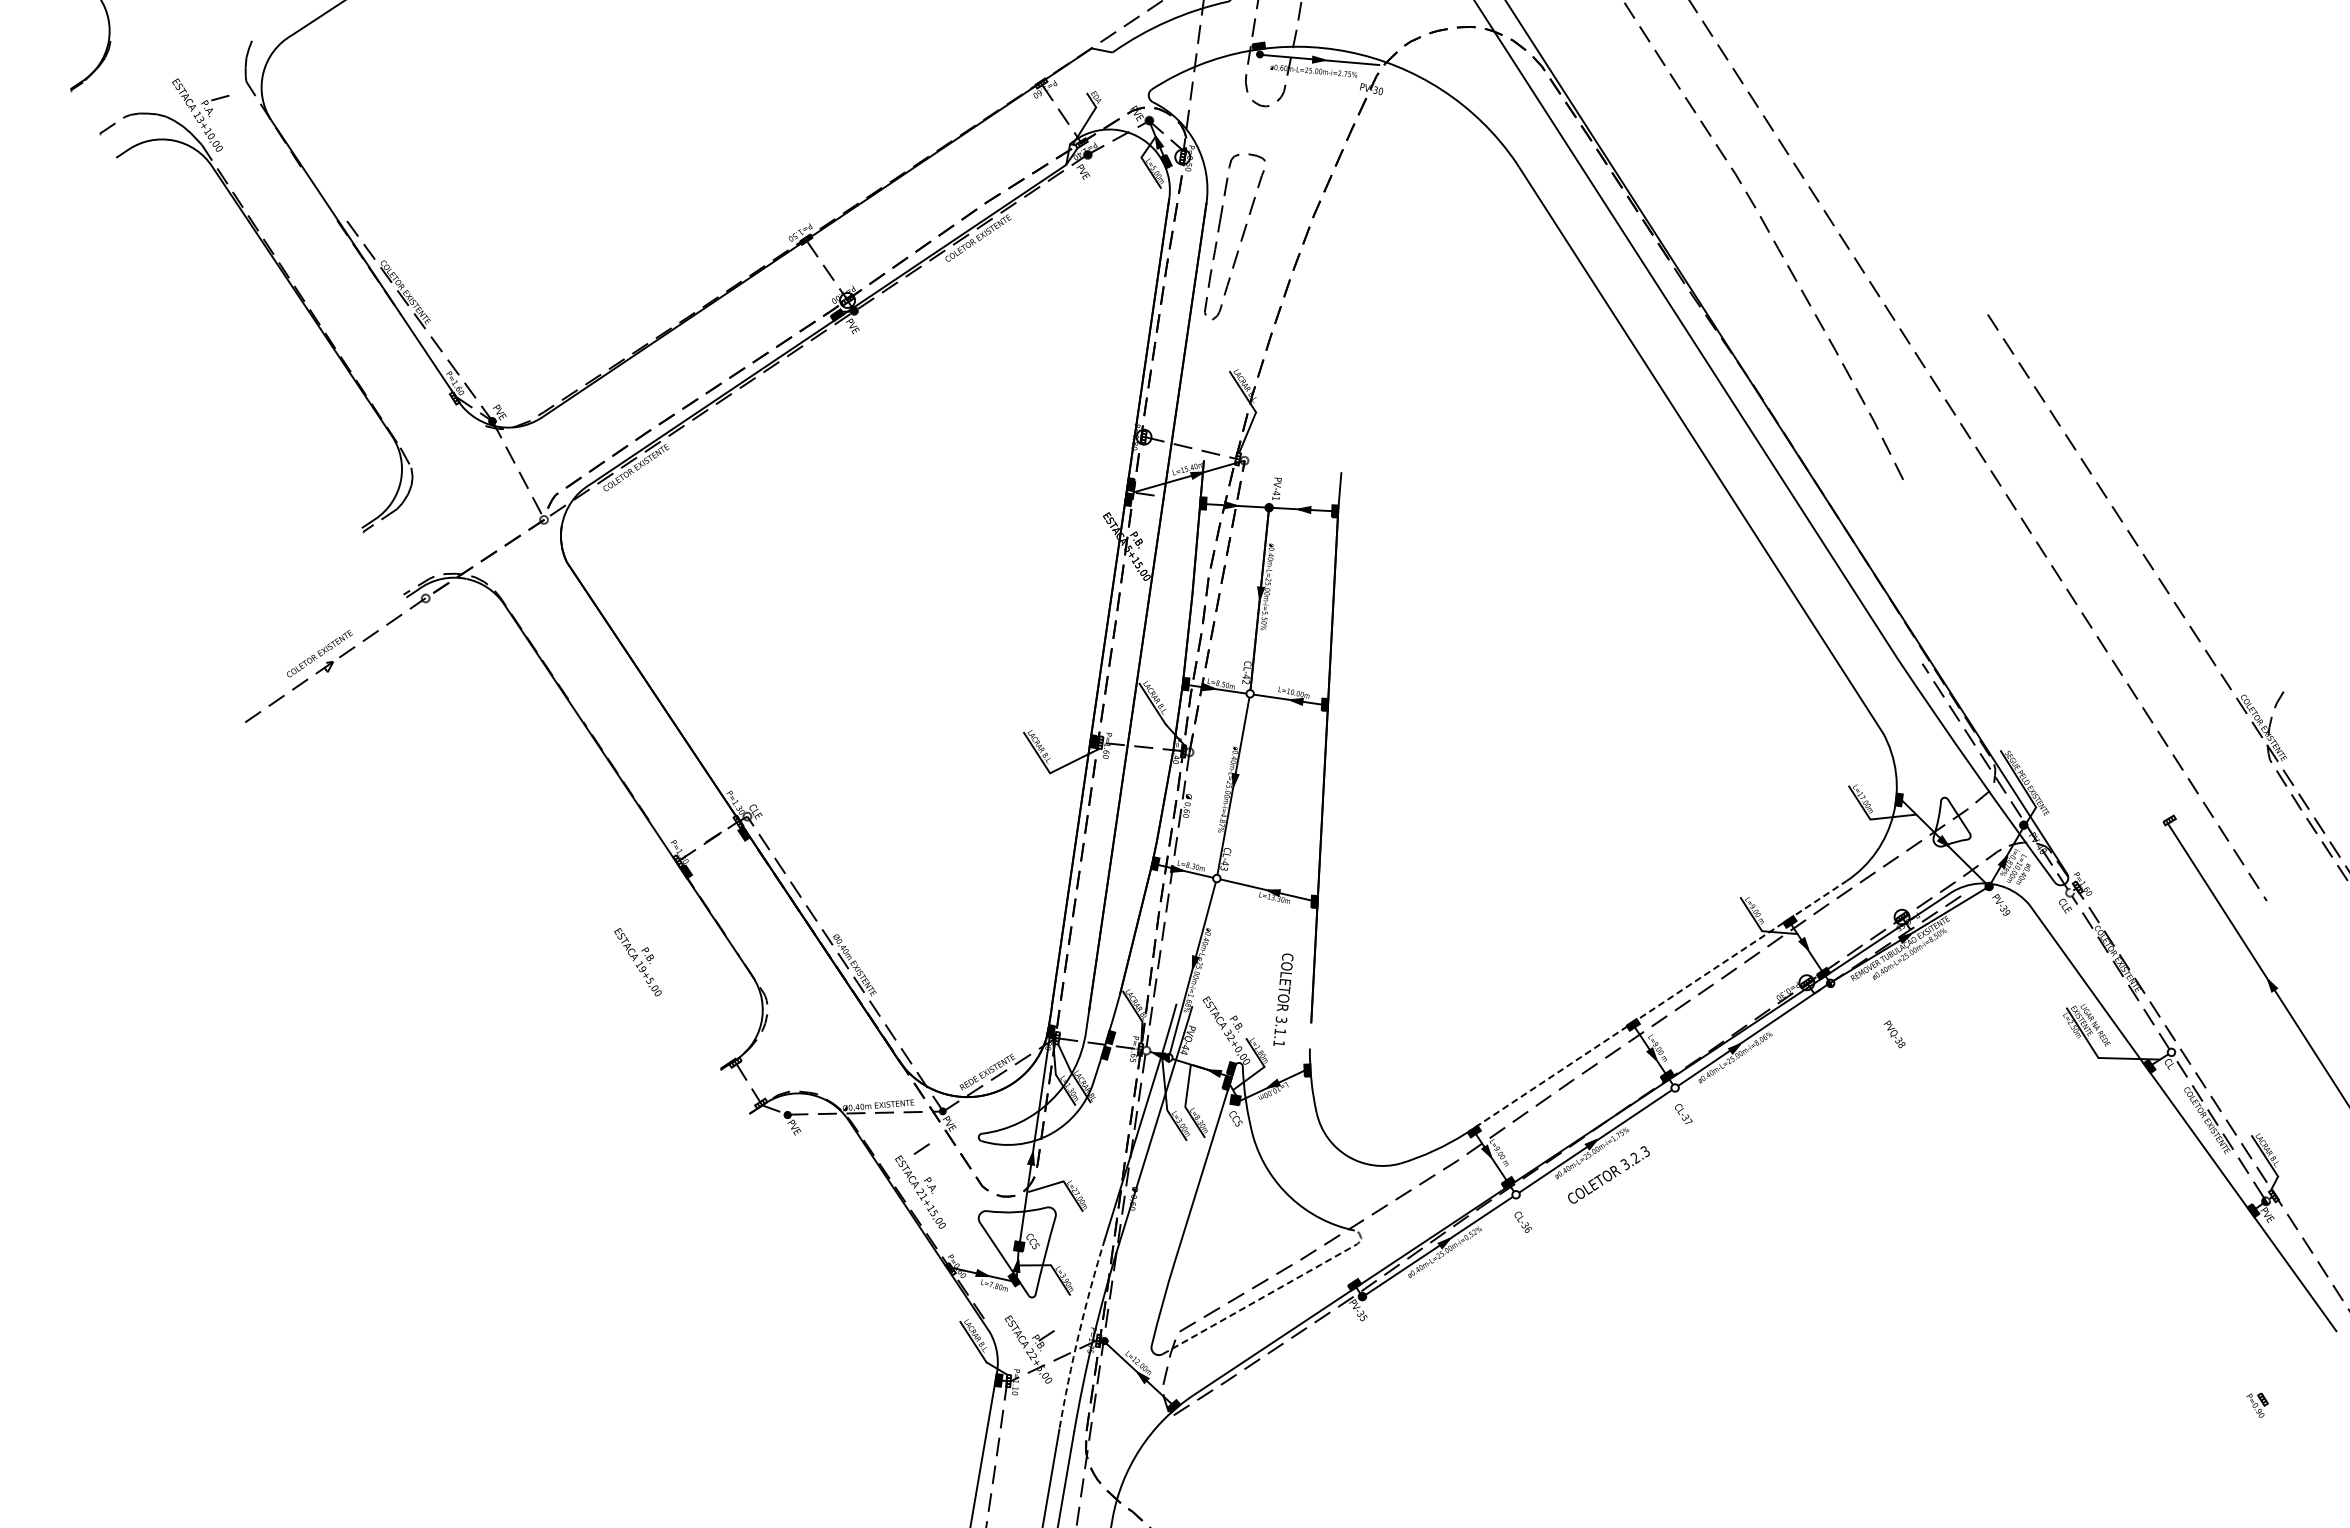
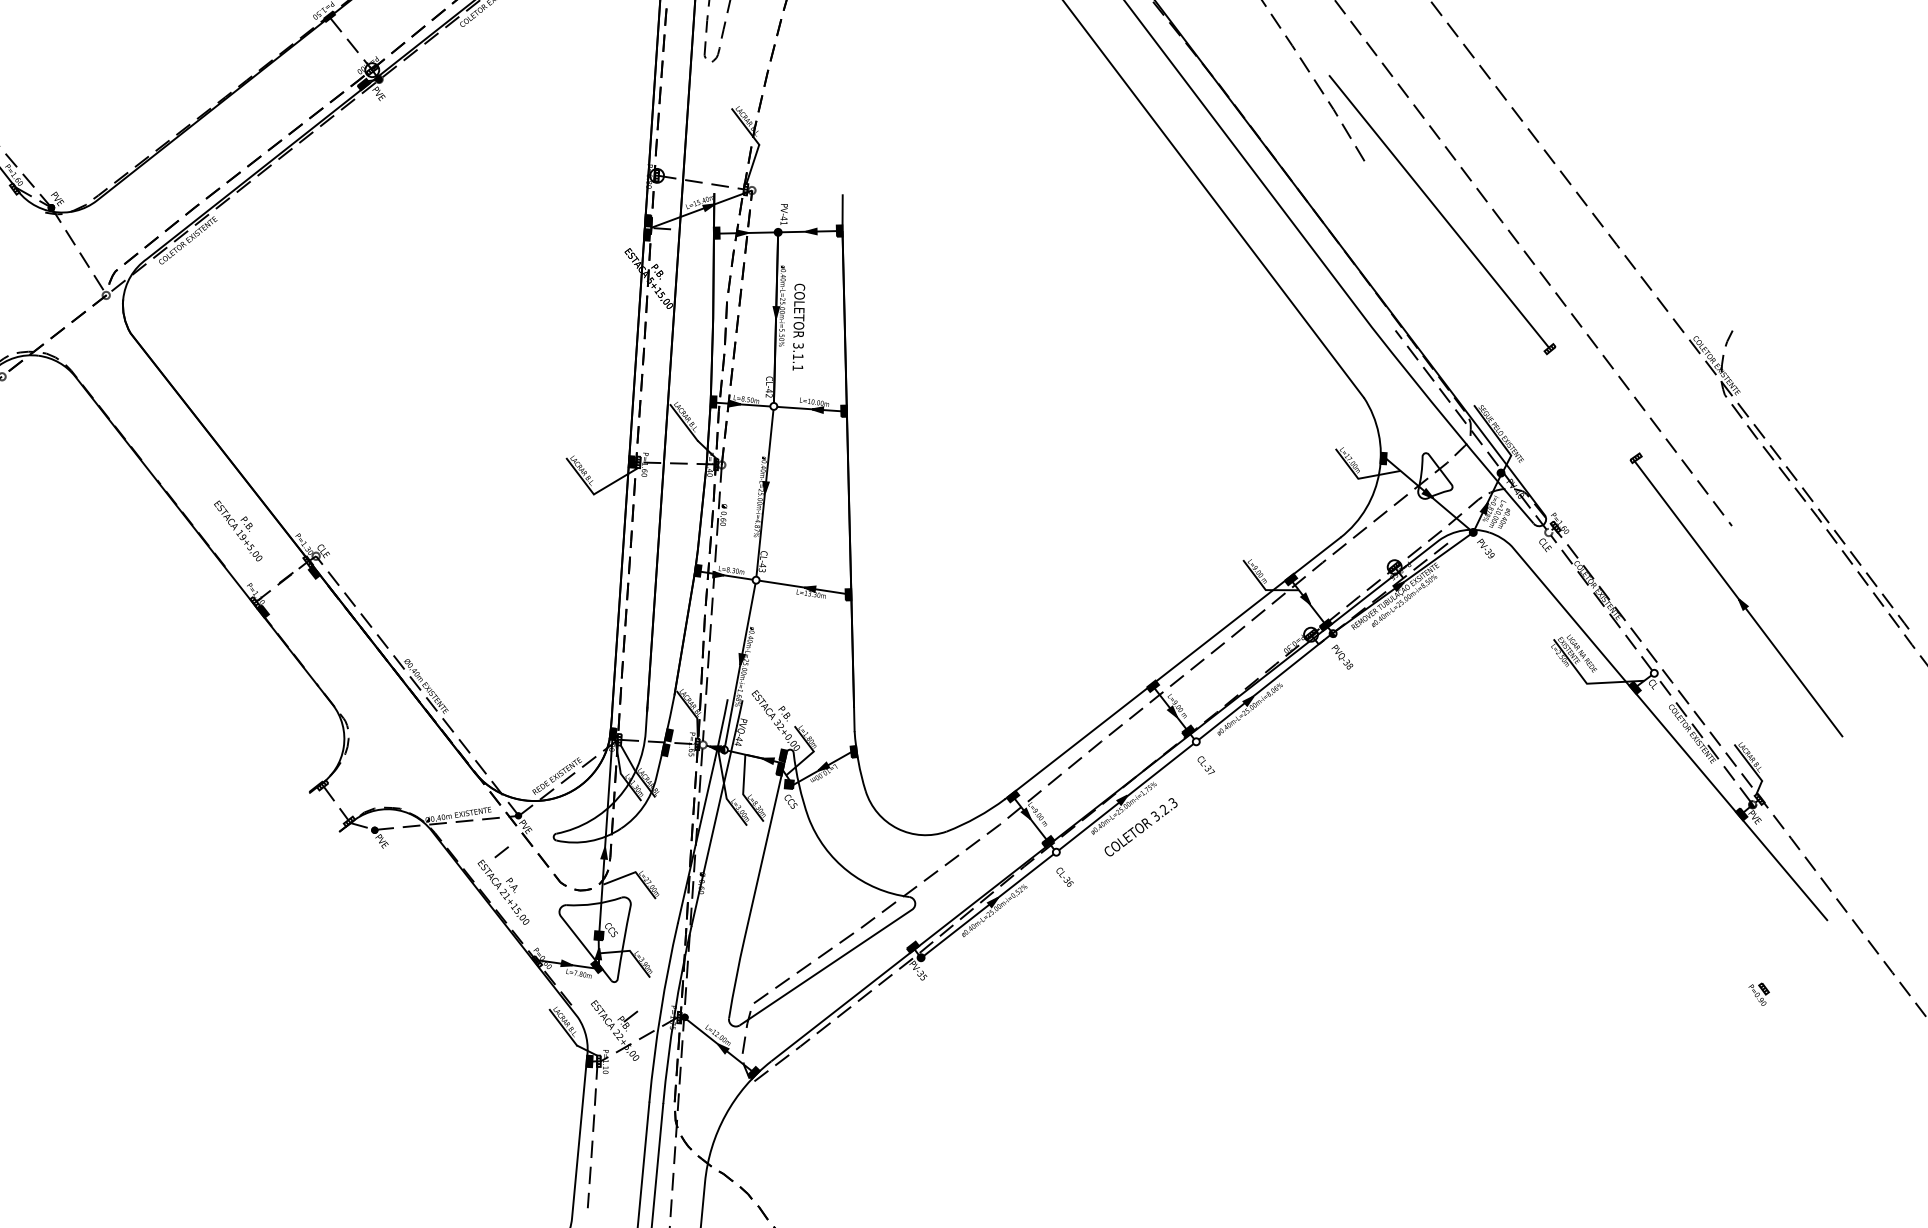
part: (1982, 543) -> (1442, 214), added
text: (637, 962) -> (237, 531), moved
text: (1283, 999) -> (798, 326), moved
line: (1656, 1007) -> (1173, 668), dashed -> solid
text: (1894, 1034) -> (1342, 657), moved
line: (1310, 1035) -> (854, 719), added
line: (1273, 1291) -> (838, 959), dashed -> solid
arc: (1079, 1333) -> (661, 1012), dashed -> solid

